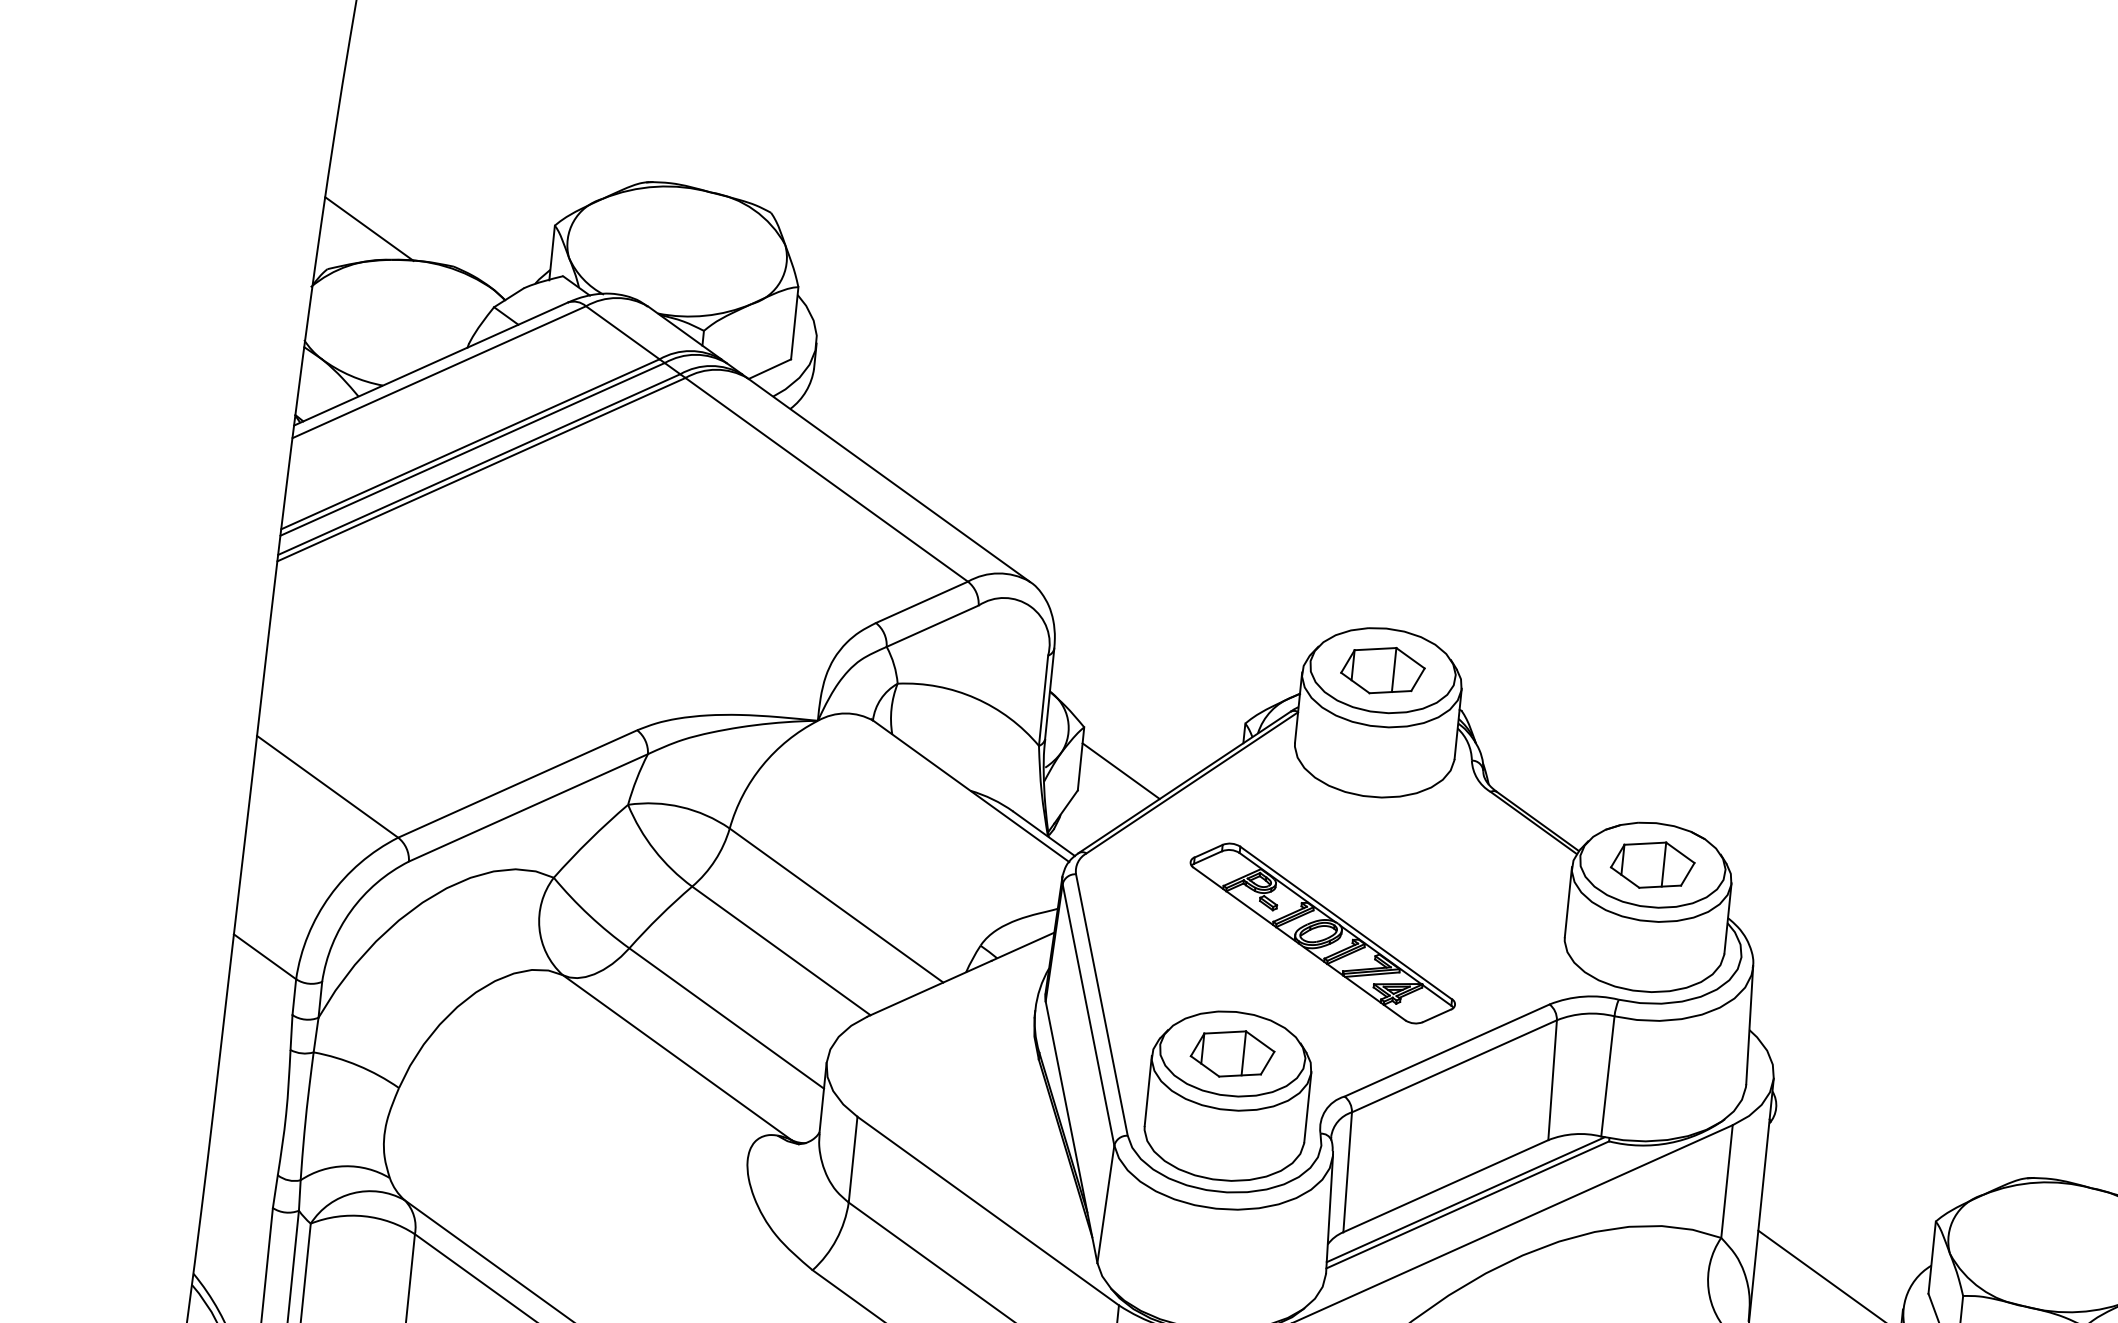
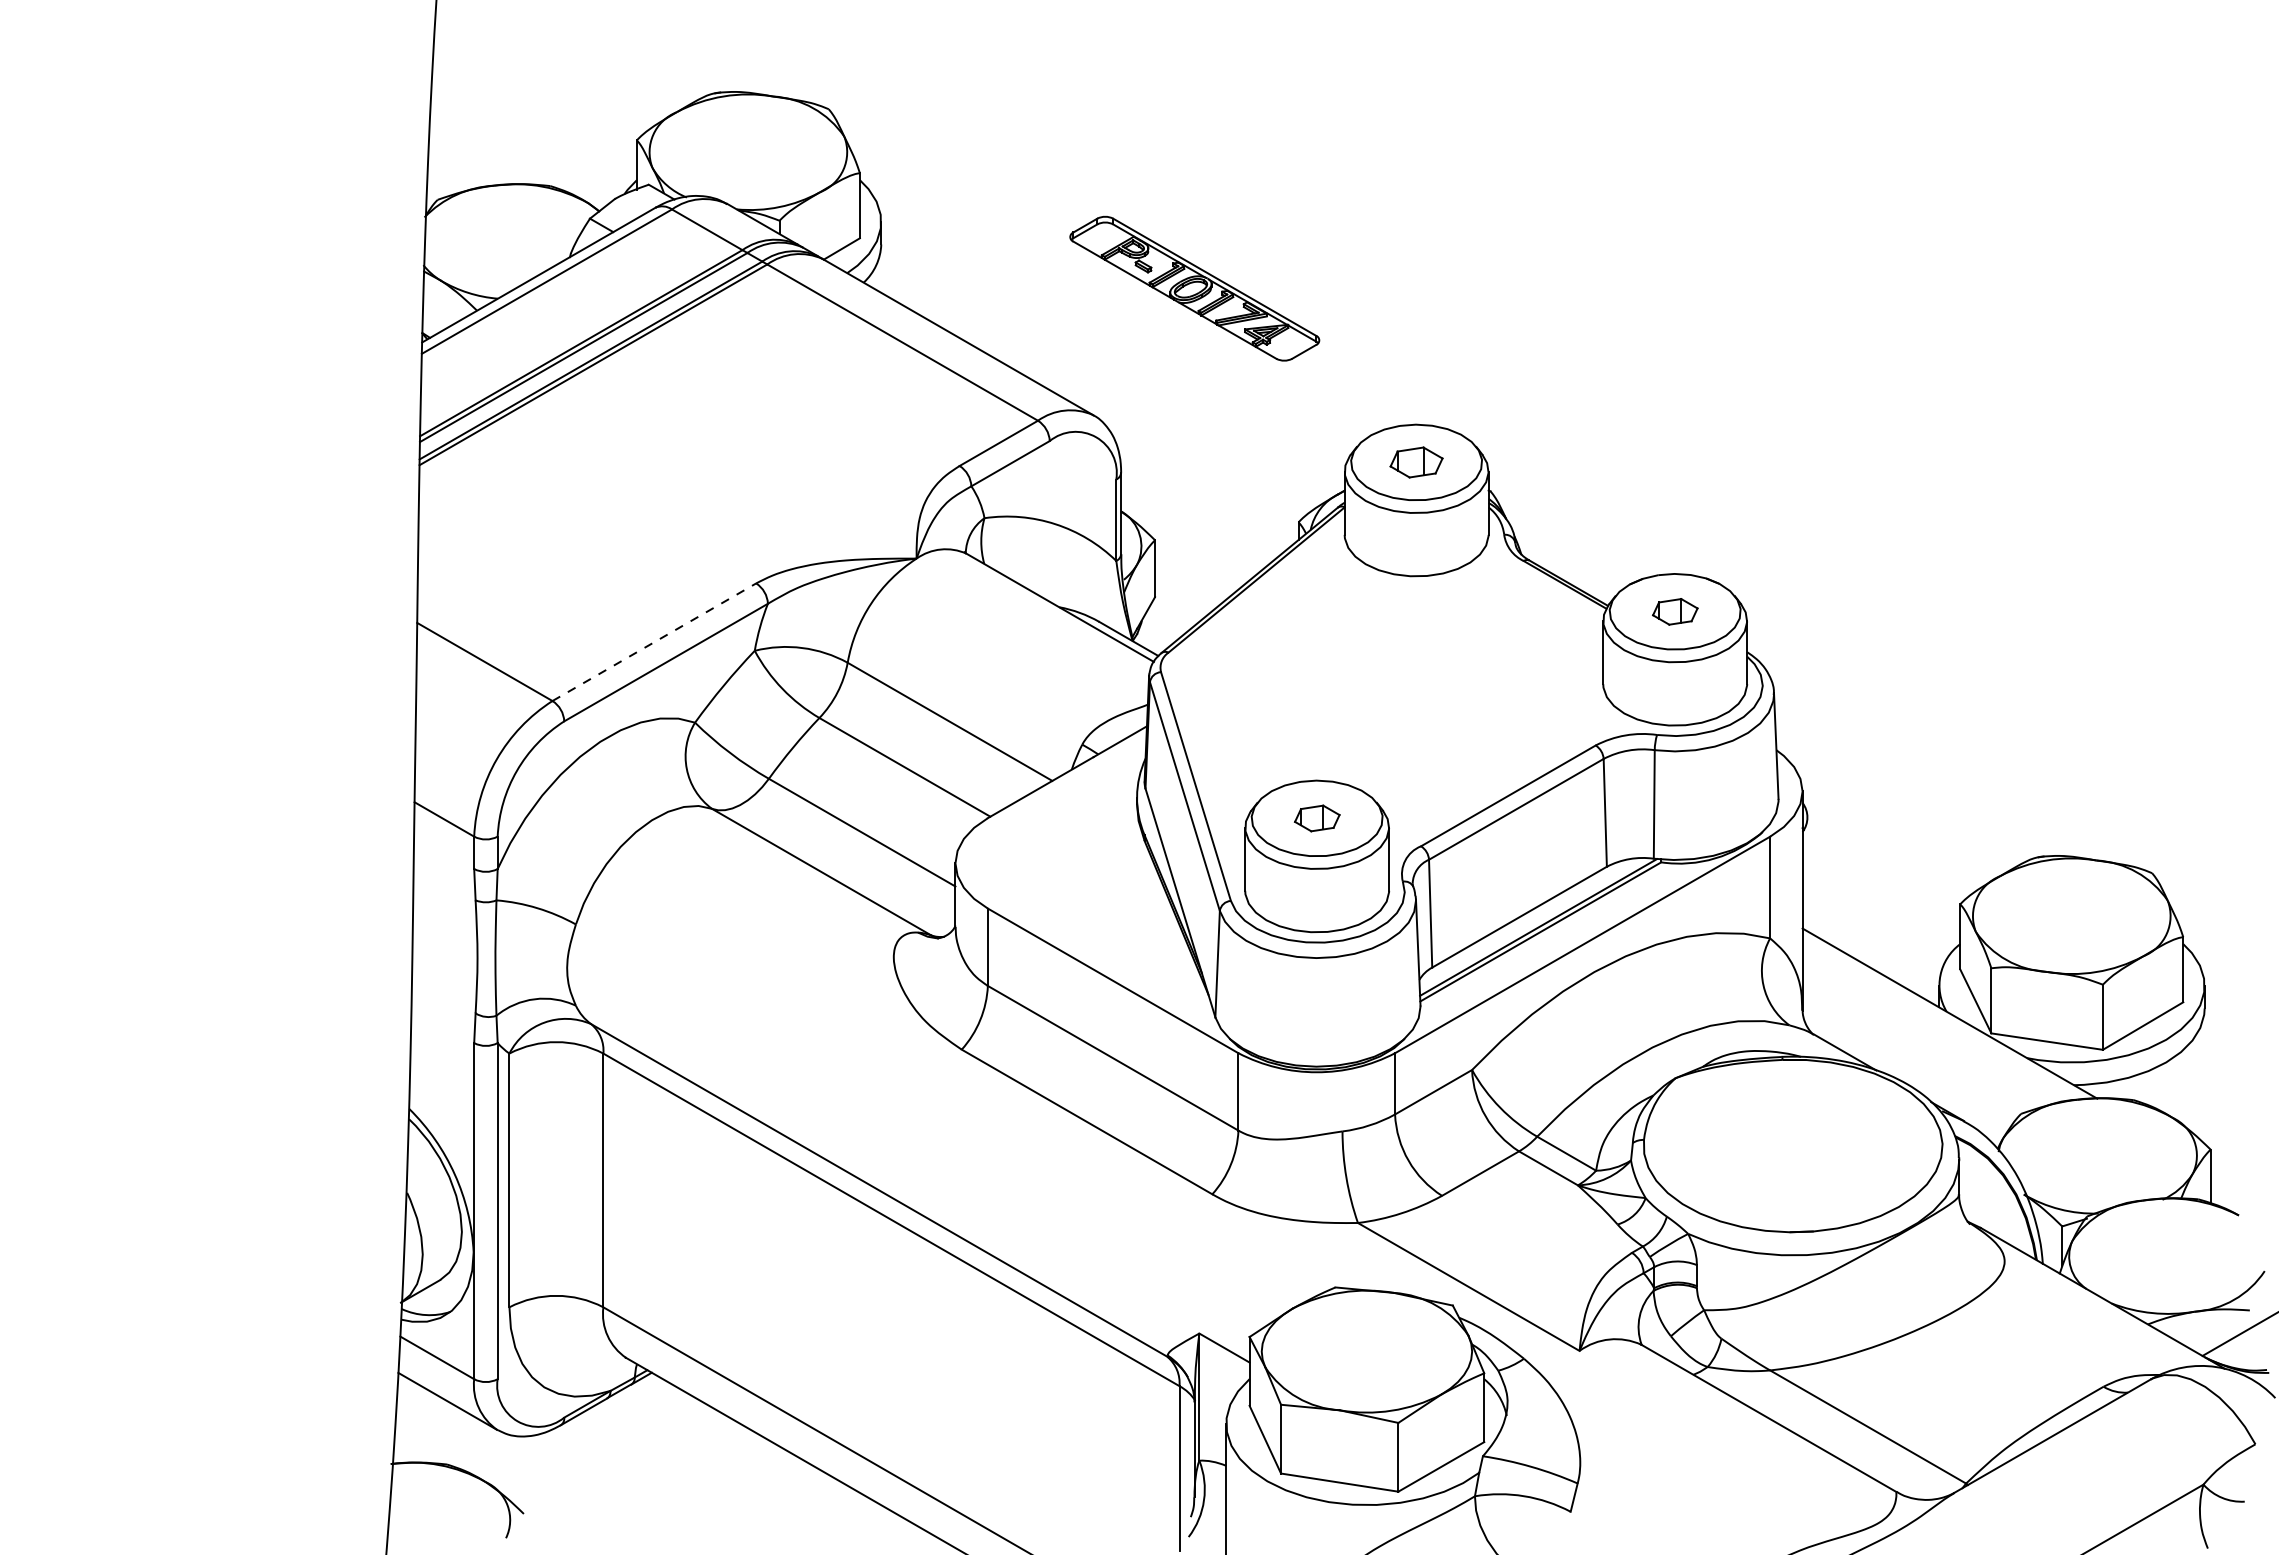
line: (369, 228) -> (471, 159), removed
part: (1382, 670) -> (1416, 462), size x0.7
line: (1120, 770) -> (1191, 575), removed
line: (517, 784) -> (654, 642), solid -> dashed
part: (1653, 864) -> (1675, 611), size x0.6
part: (1322, 933) -> (1194, 288), moved
part: (1232, 1054) -> (1317, 818), size x0.6

